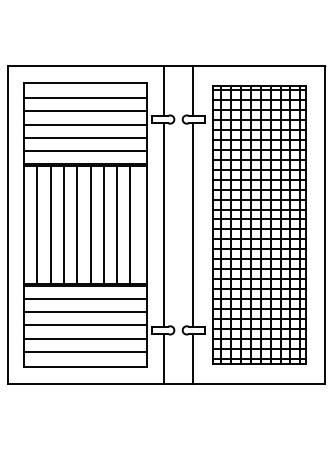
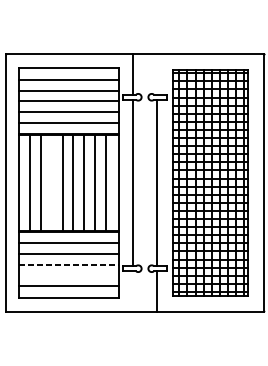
line: (193, 91) -> (157, 74), removed
line: (63, 224) -> (51, 182), removed
line: (86, 325) -> (70, 264), solid -> dashed
line: (85, 338) -> (69, 275), removed
line: (163, 358) -> (132, 291), removed

